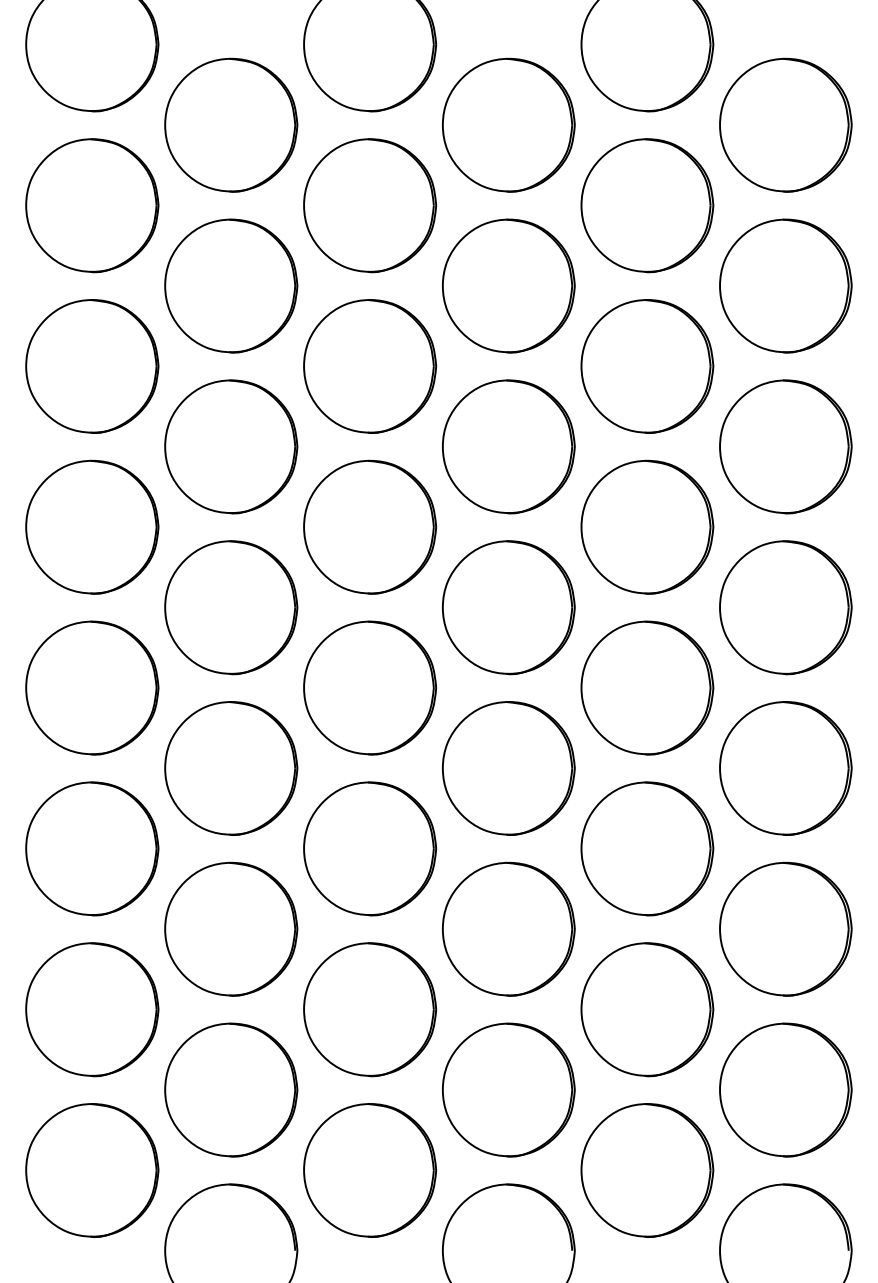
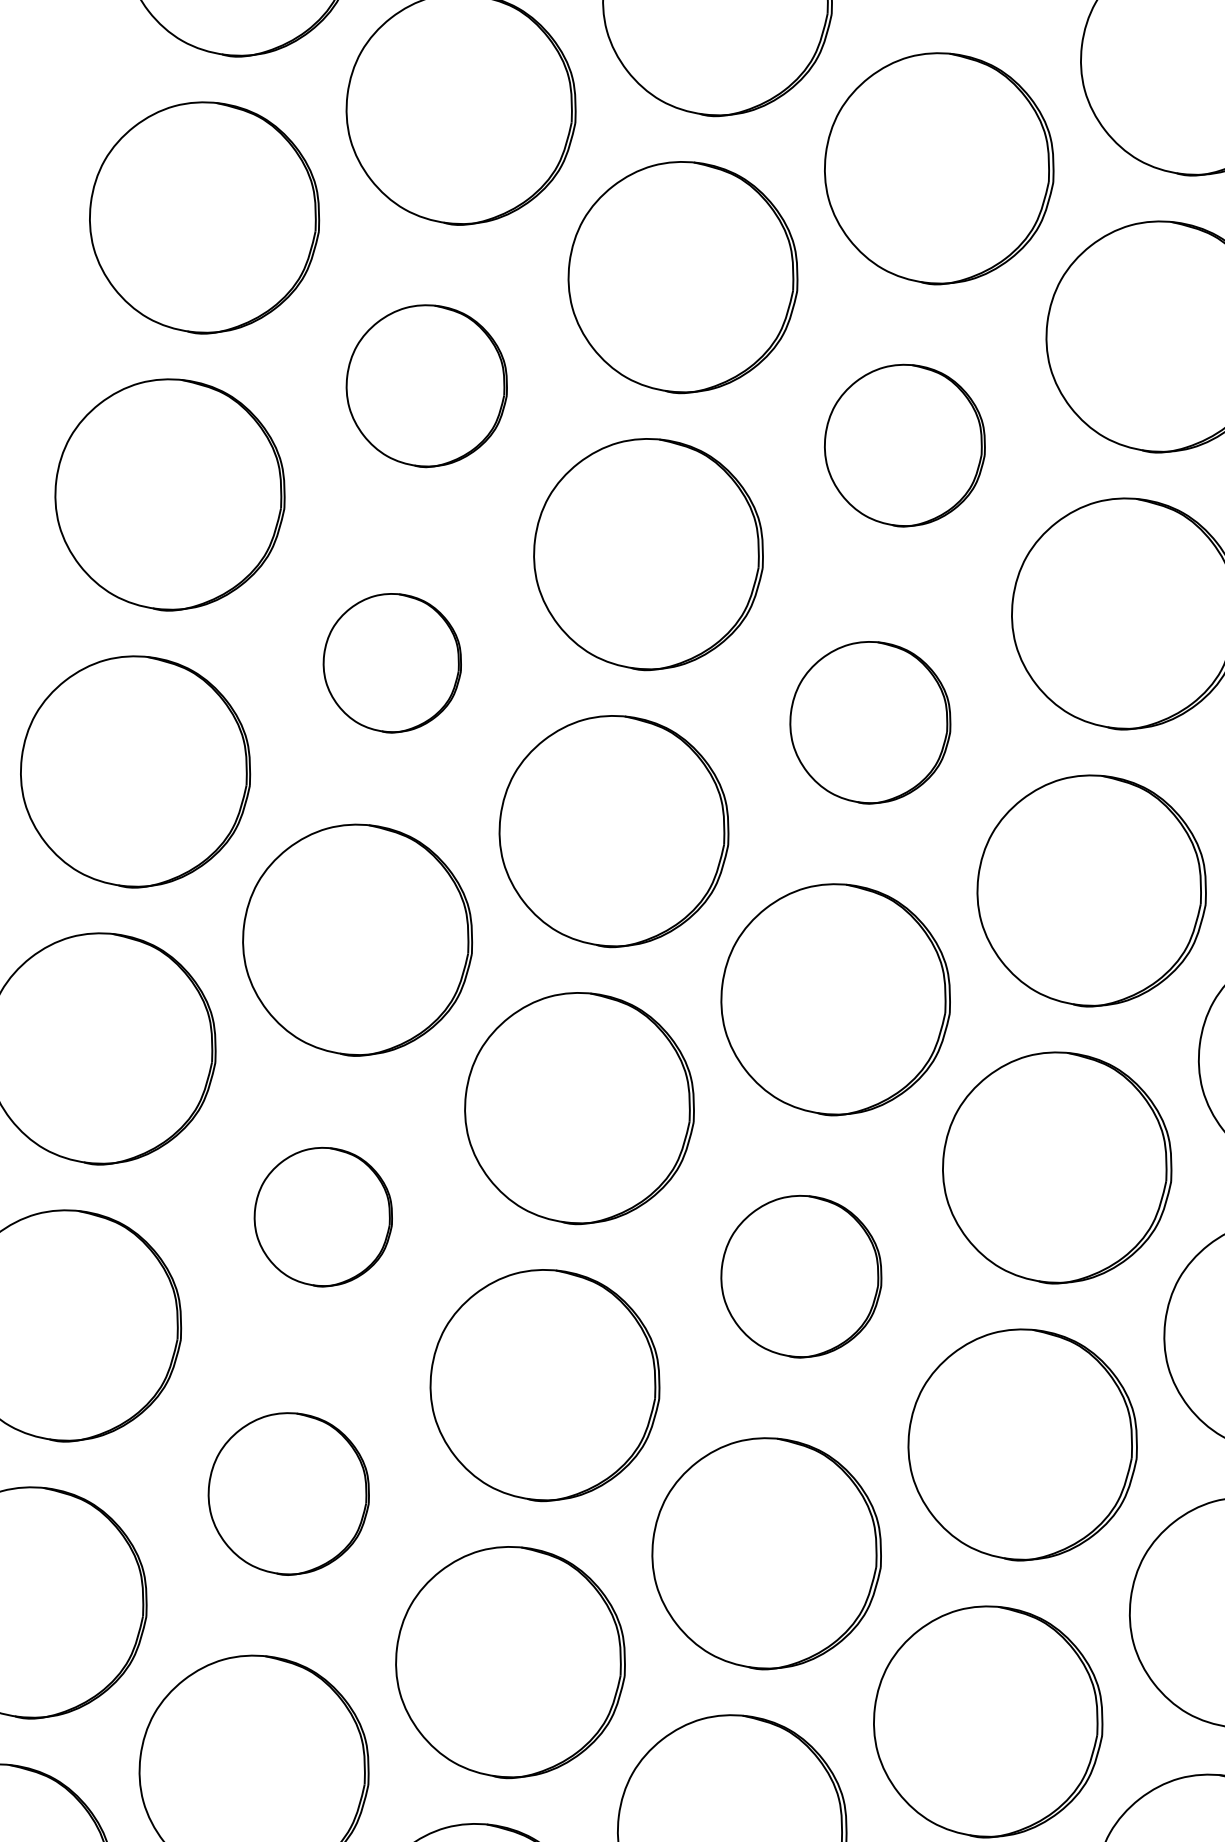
part: (231, 285) -> (427, 385), size x0.7
part: (508, 285) -> (904, 444), size x0.7
part: (231, 446) -> (392, 662), size x0.6
part: (508, 446) -> (870, 721), size x0.7
part: (231, 768) -> (323, 1217), size x0.6
part: (508, 768) -> (800, 1276), size x0.7
part: (231, 928) -> (289, 1492), size x0.7

